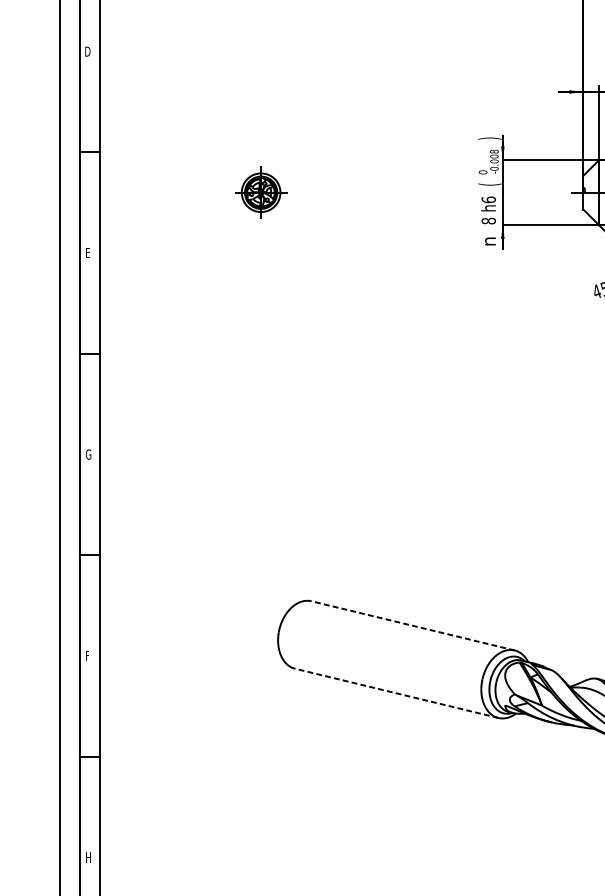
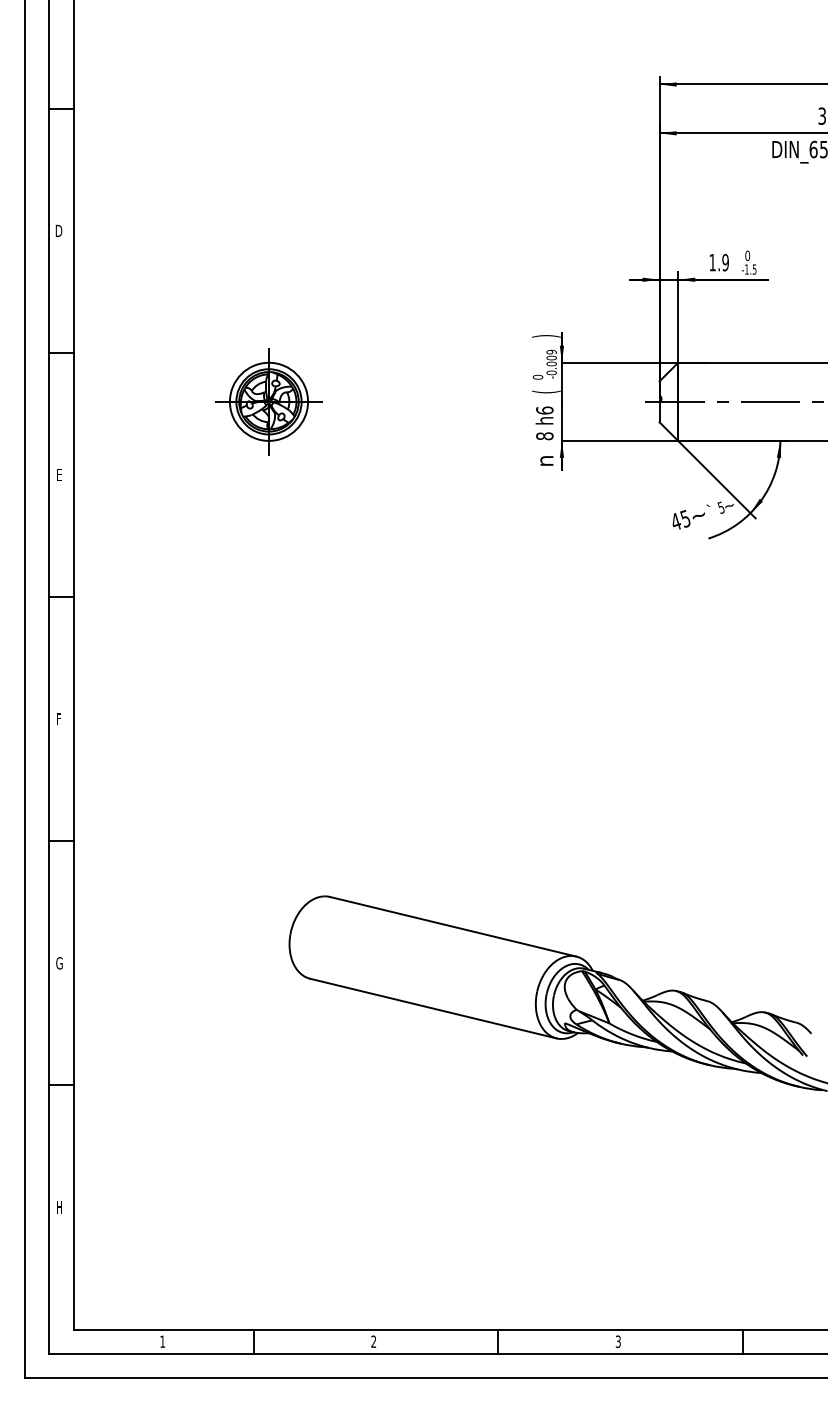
text: (494, 151) -> (551, 351), -0.008 -> -0.009
part: (260, 192) -> (268, 401), size x1.67
text: (88, 454) -> (59, 719), G -> F
line: (413, 625) -> (453, 926), dashed -> solid
text: (88, 656) -> (59, 963), F -> G
line: (396, 693) -> (433, 1008), dashed -> solid

